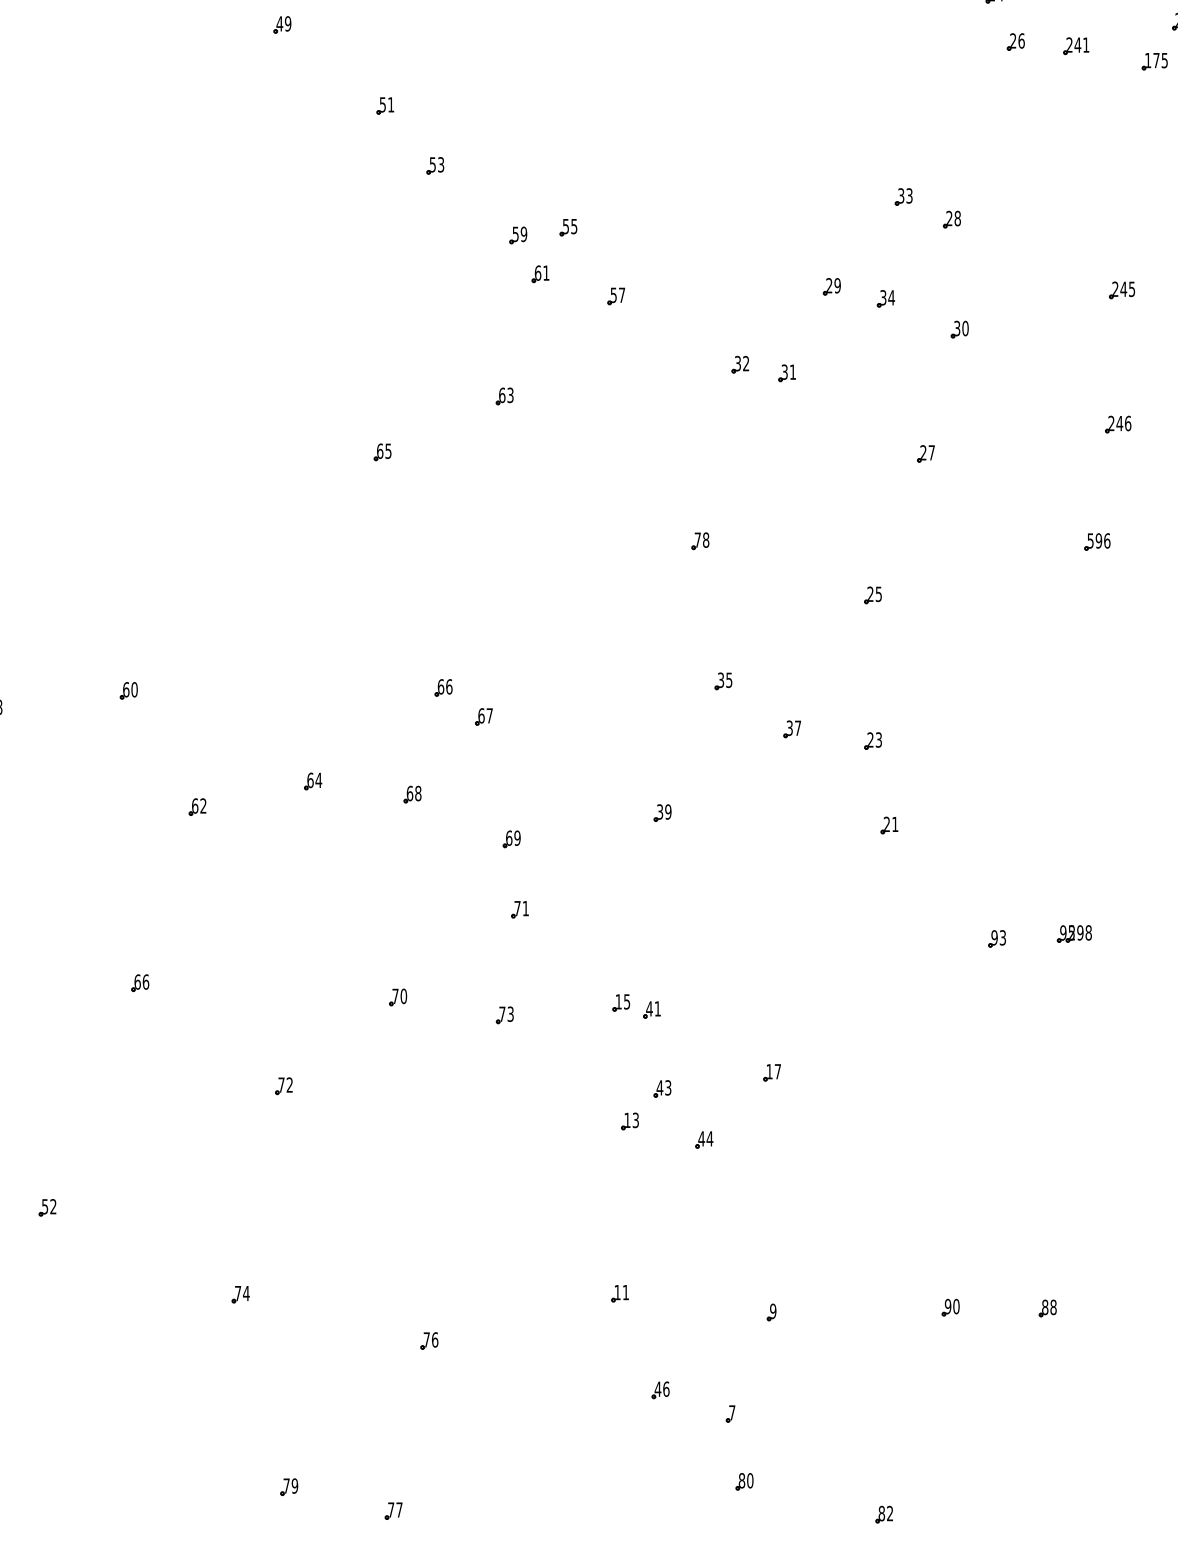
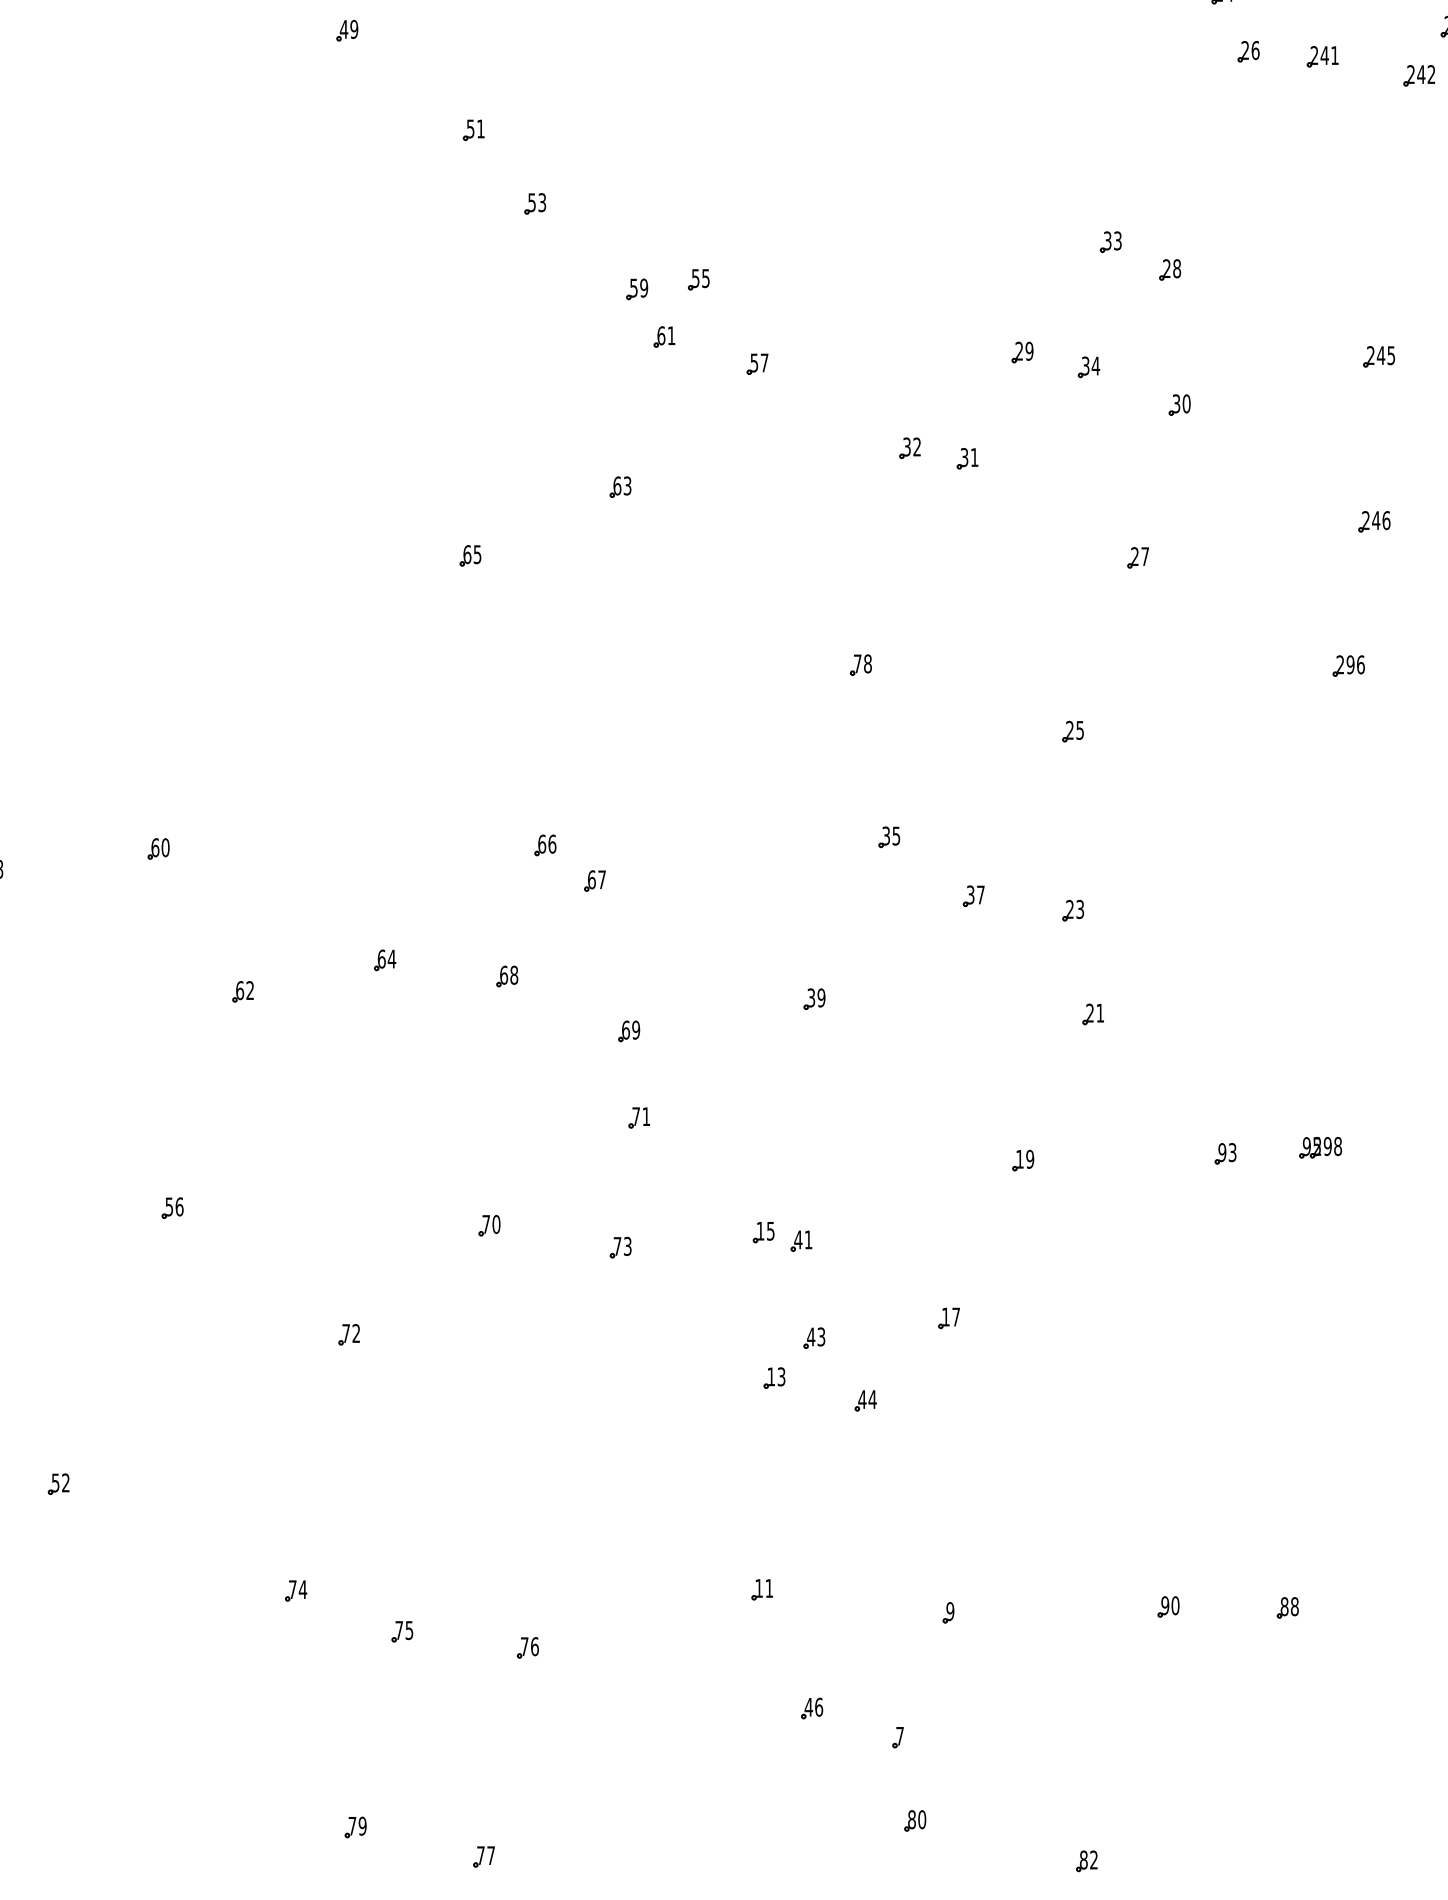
text: (1156, 60) -> (1421, 74), 175 -> 242
text: (1090, 540) -> (1340, 664), 596 -> 296
part: (832, 944) -> (1023, 1160), added
text: (137, 981) -> (169, 1206), 66 -> 56
part: (327, 1327) -> (402, 1631), added

